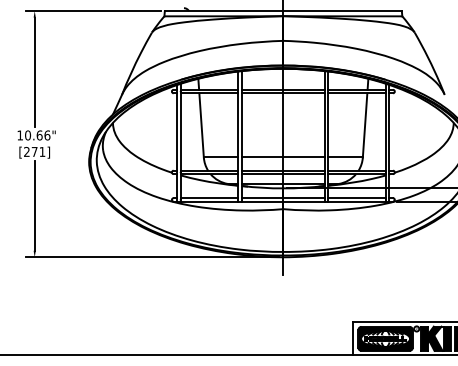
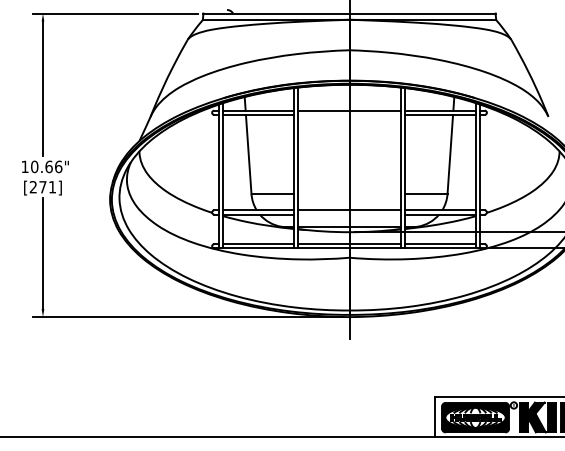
line: (283, 92) -> (349, 114), removed
line: (283, 157) -> (349, 194), removed
line: (283, 174) -> (349, 214), removed

